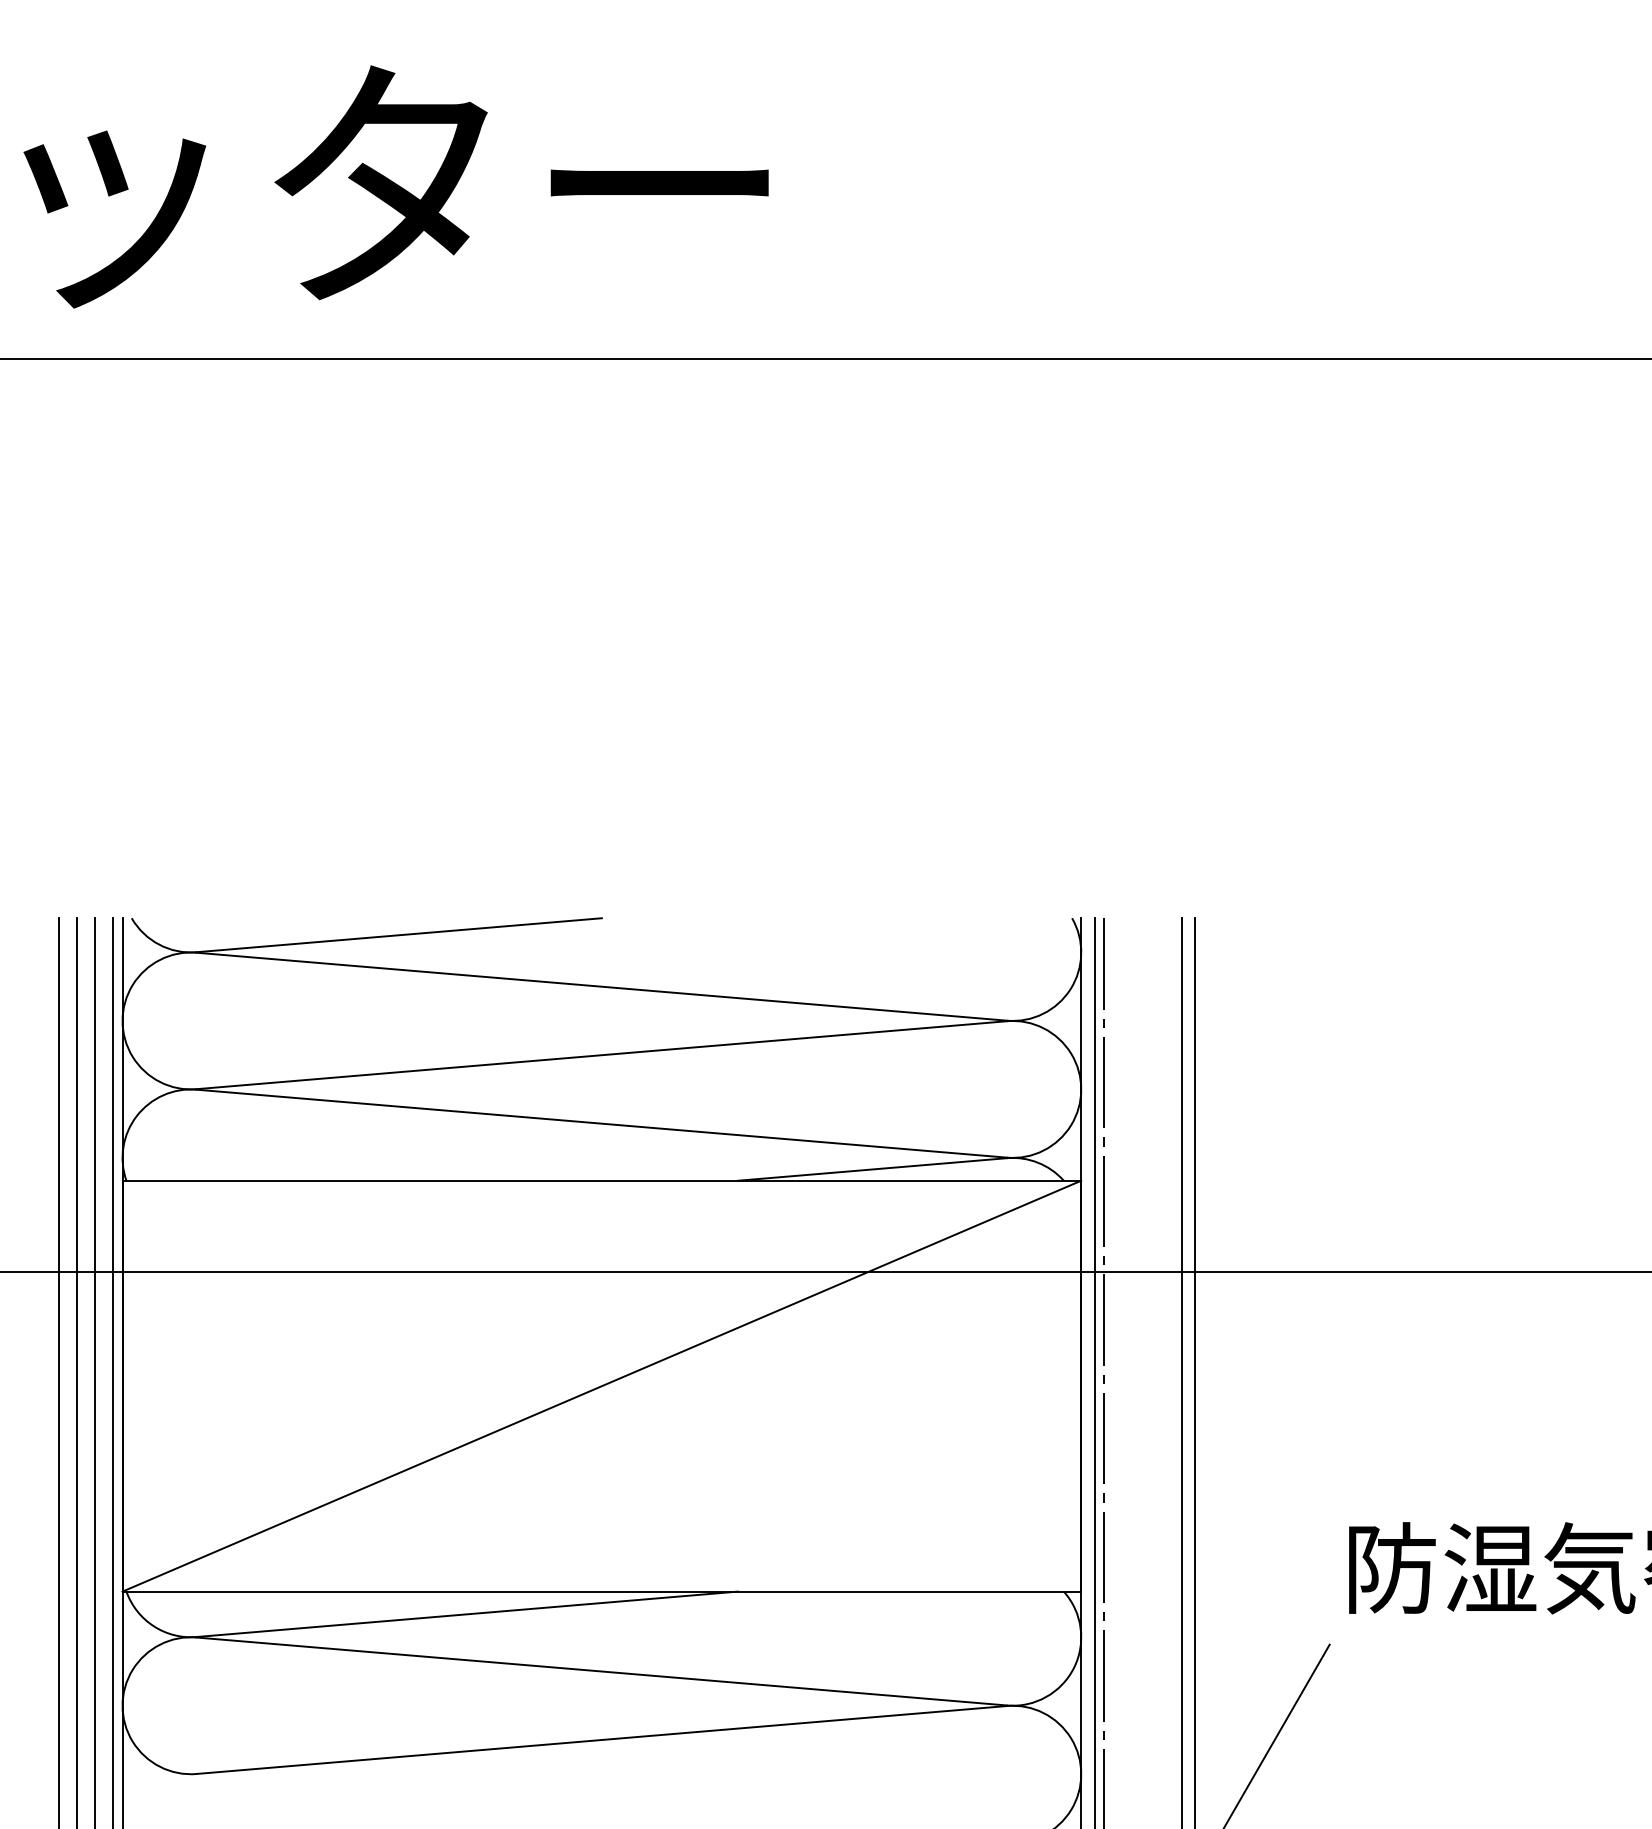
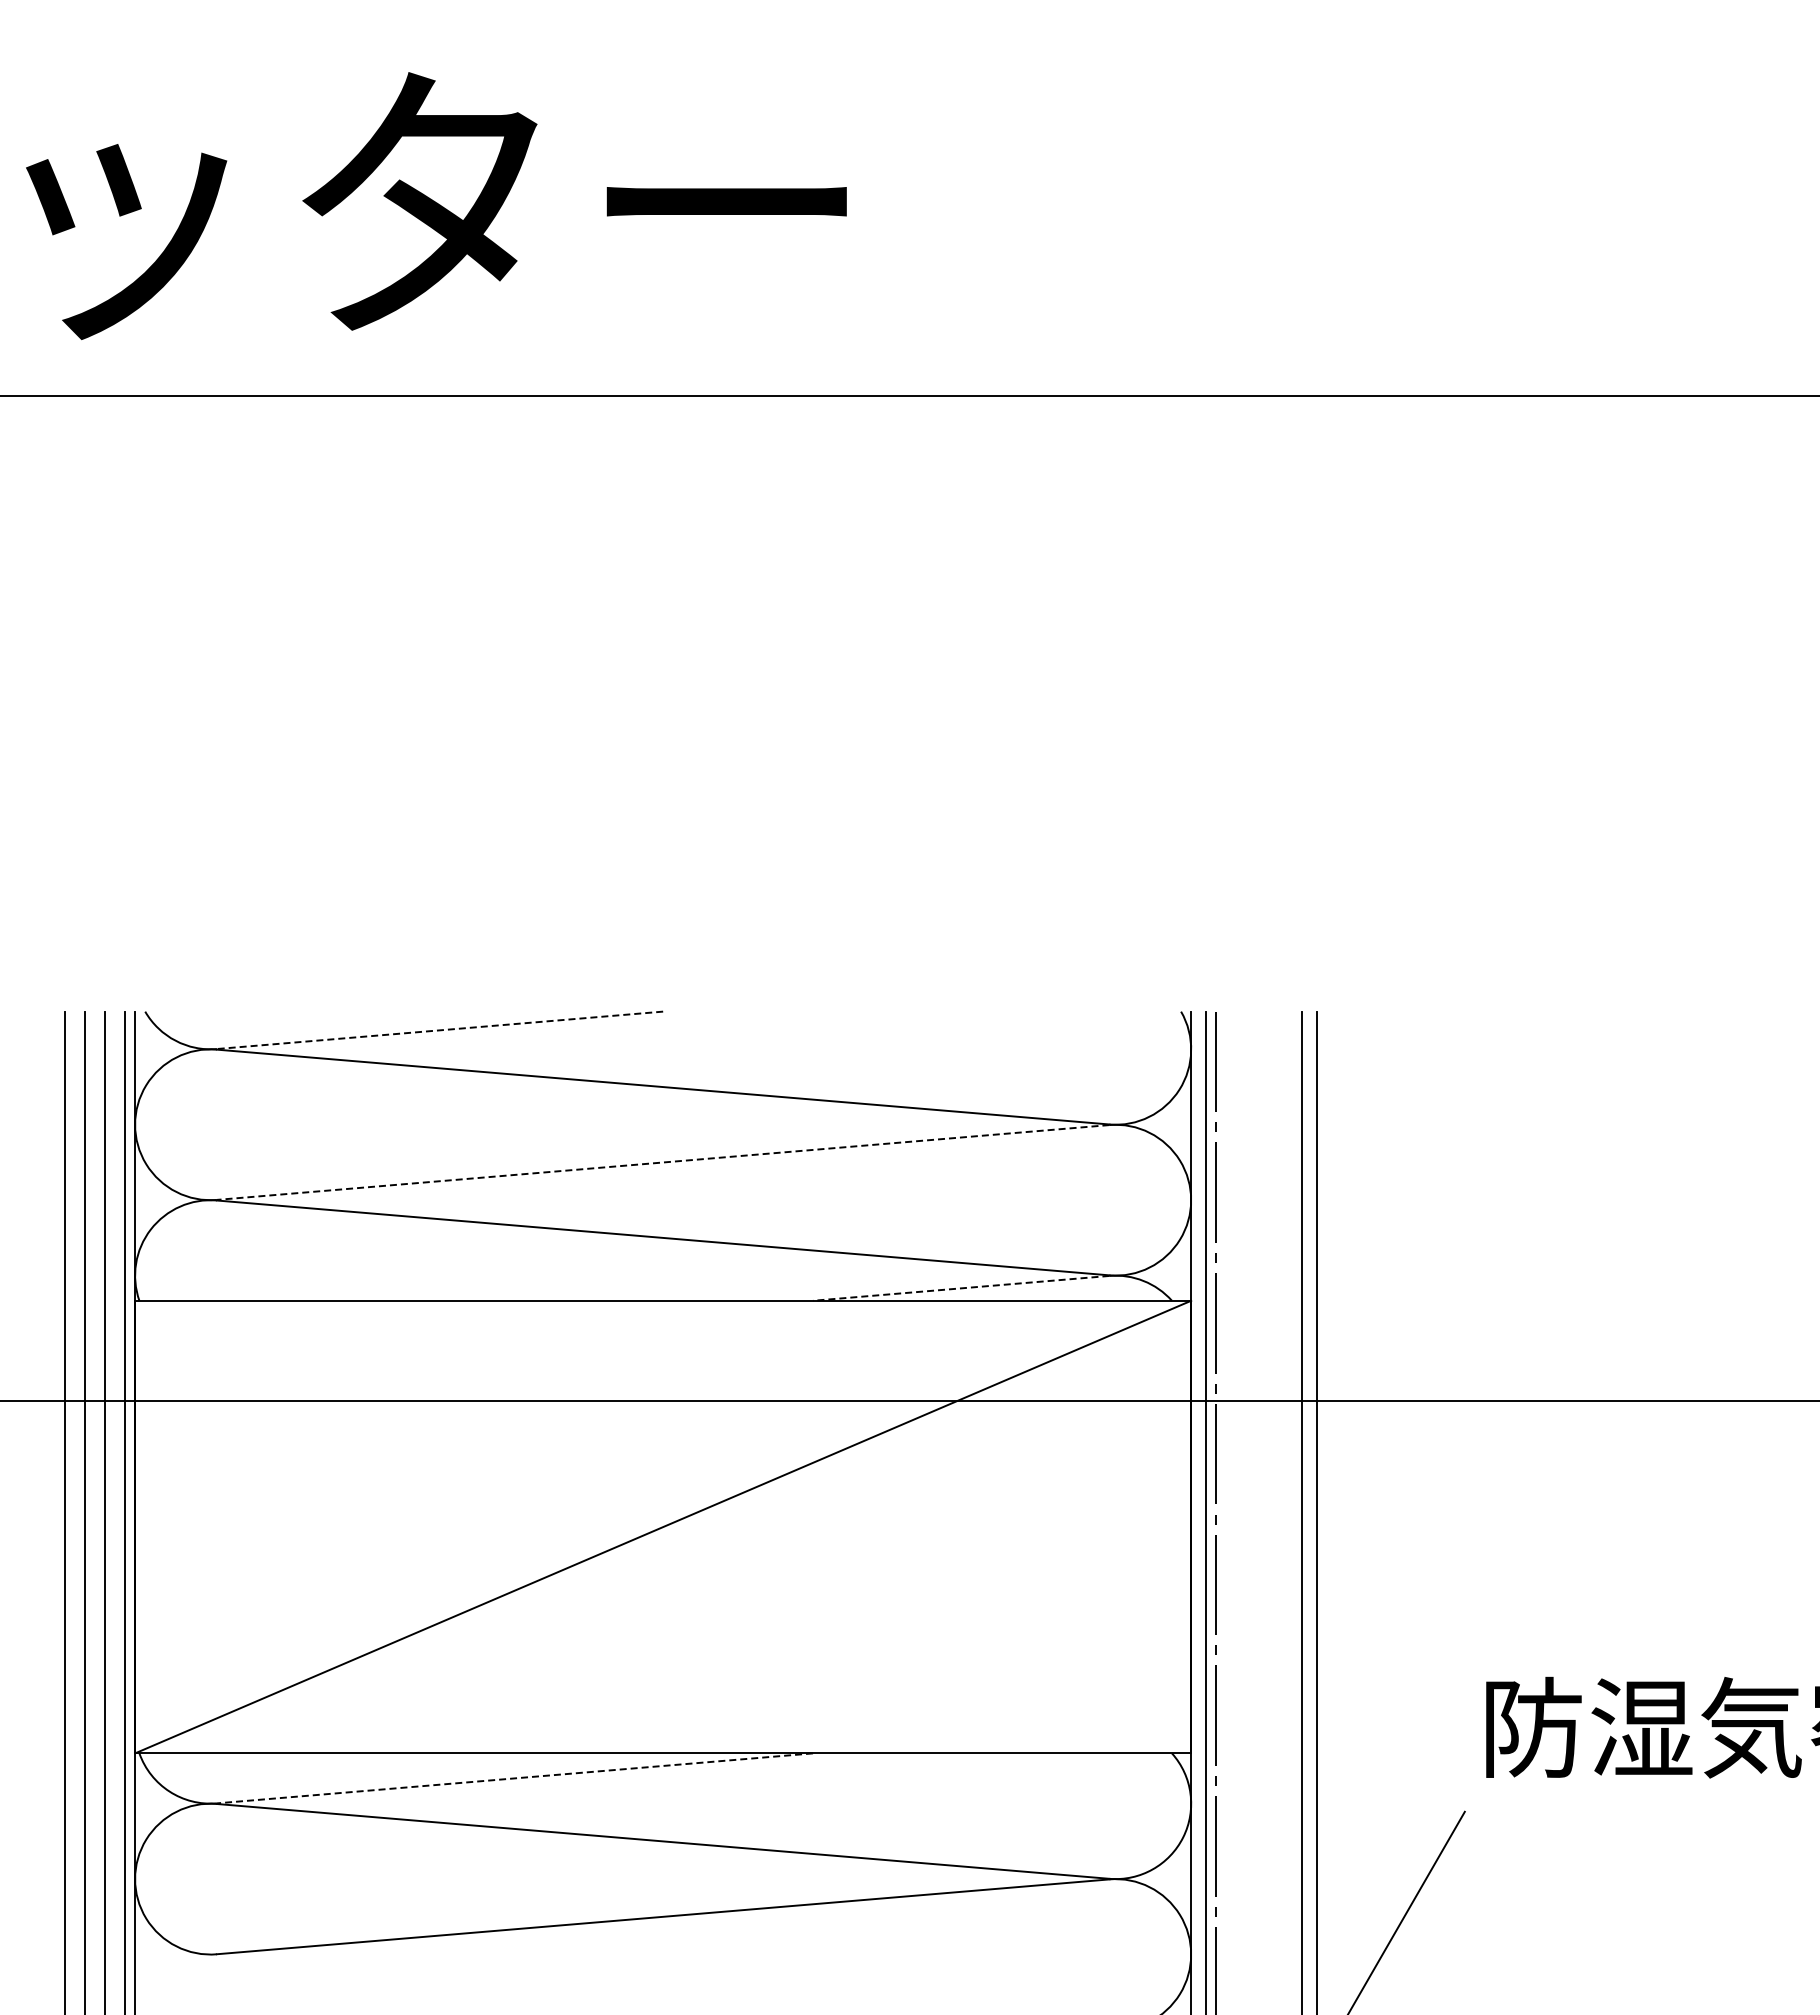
line: (399, 935) -> (440, 1030), solid -> dashed
line: (602, 1055) -> (663, 1162), solid -> dashed
line: (872, 1169) -> (961, 1288), solid -> dashed
line: (466, 1614) -> (514, 1778), solid -> dashed

